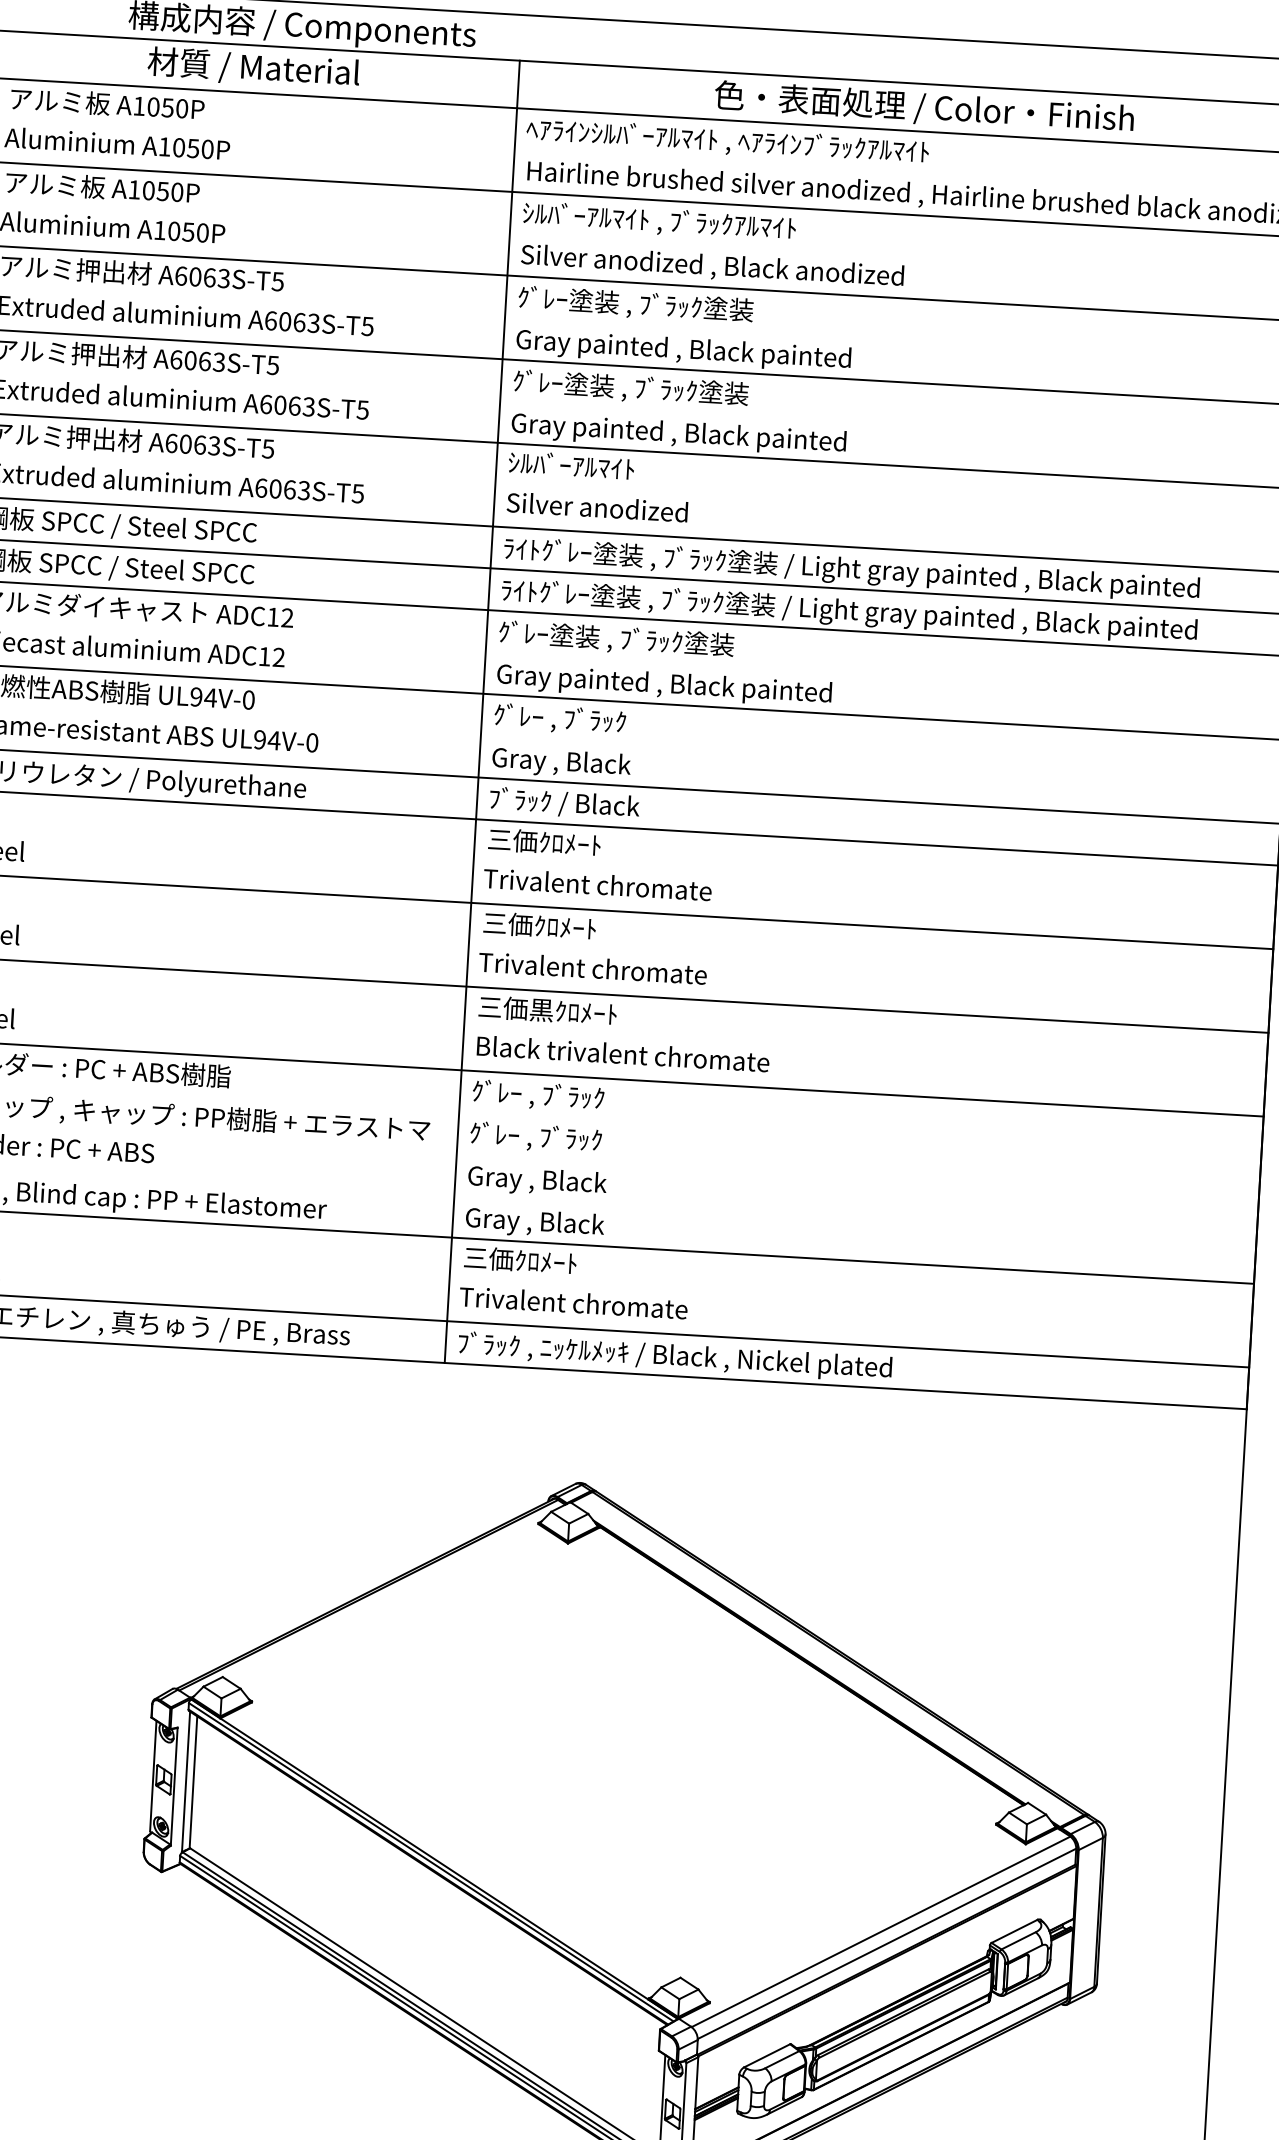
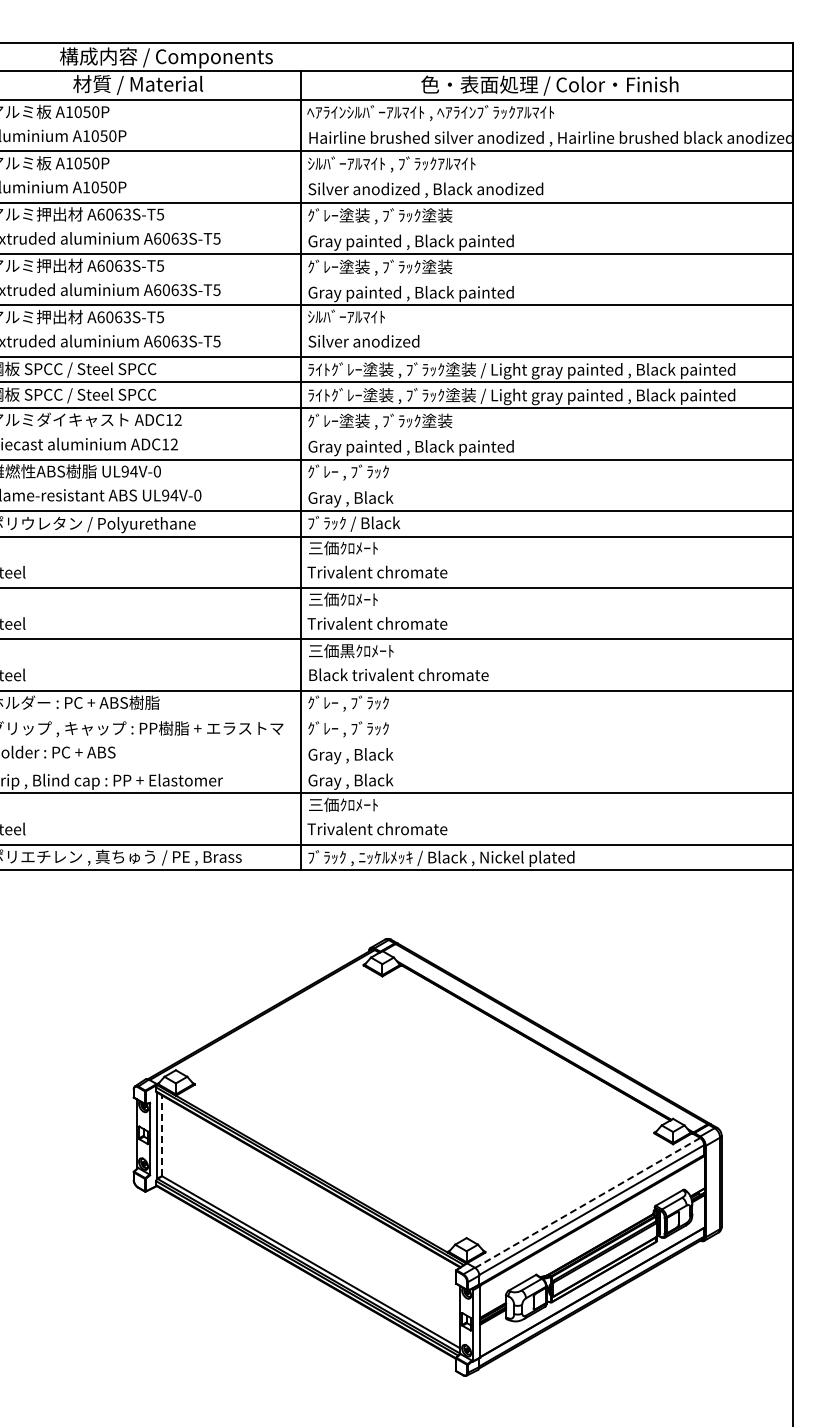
line: (193, 1781) -> (161, 1135), solid -> dashed
line: (880, 1931) -> (587, 1202), solid -> dashed

